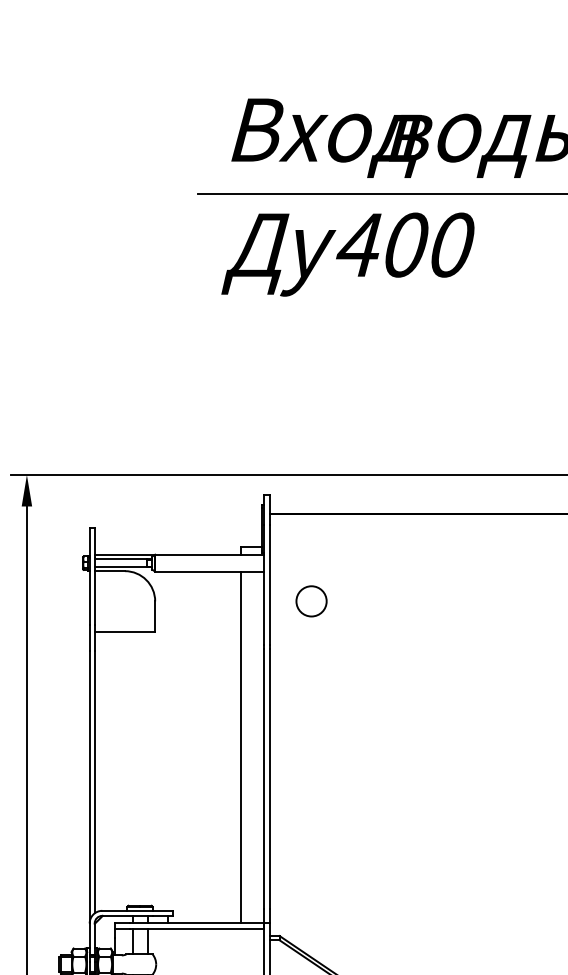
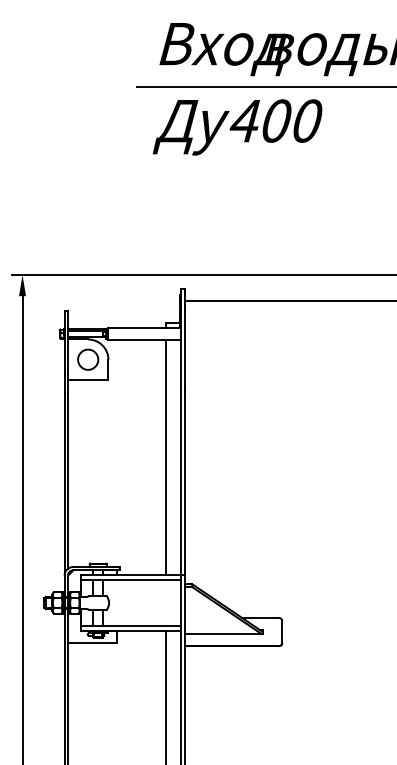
circle: (312, 601) -> (88, 359), moved

